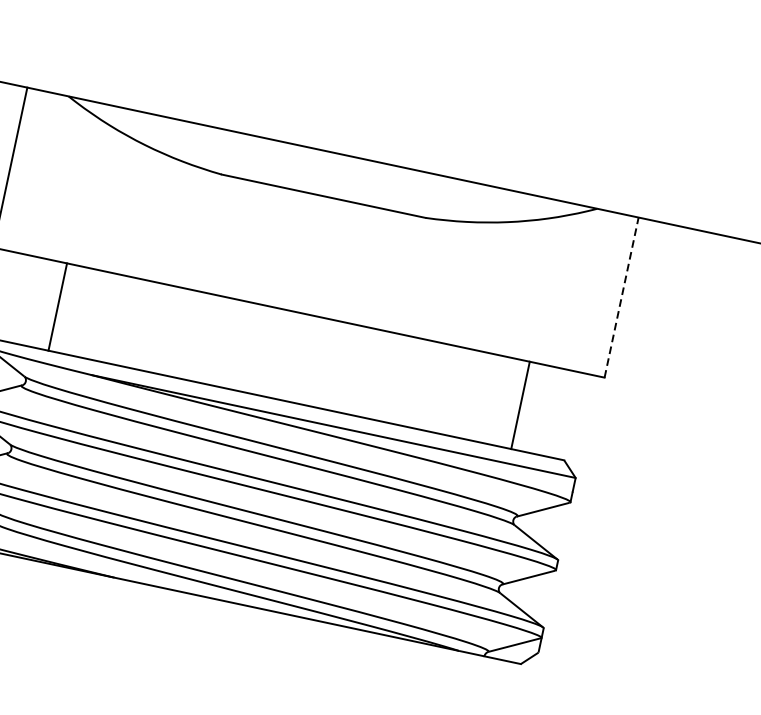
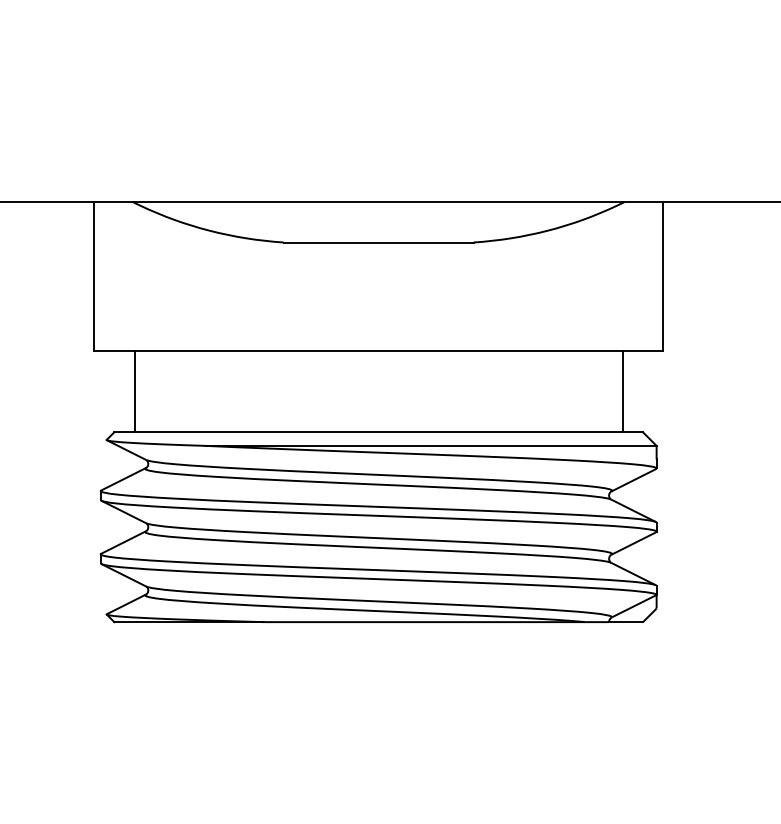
line: (621, 297) -> (663, 276), dashed -> solid
line: (57, 306) -> (134, 391), moved
line: (520, 405) -> (622, 391), moved

